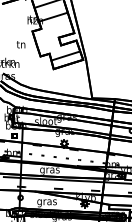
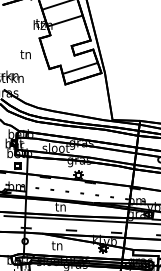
text: (49, 170) -> (60, 207), gras -> tn
text: (47, 202) -> (57, 246), gras -> tn

